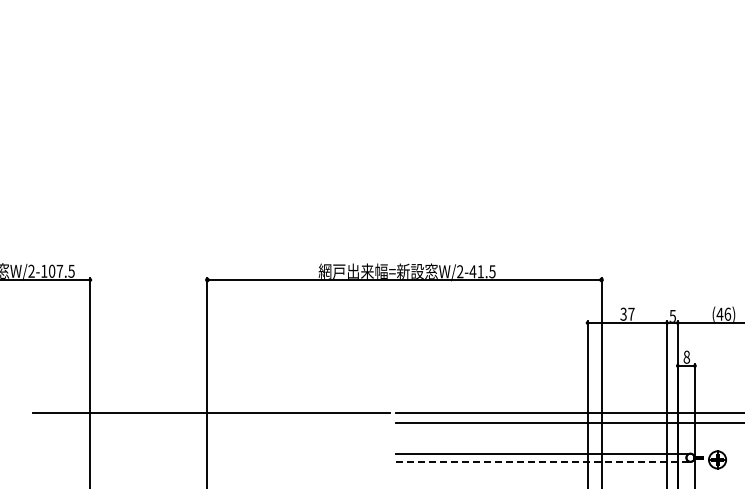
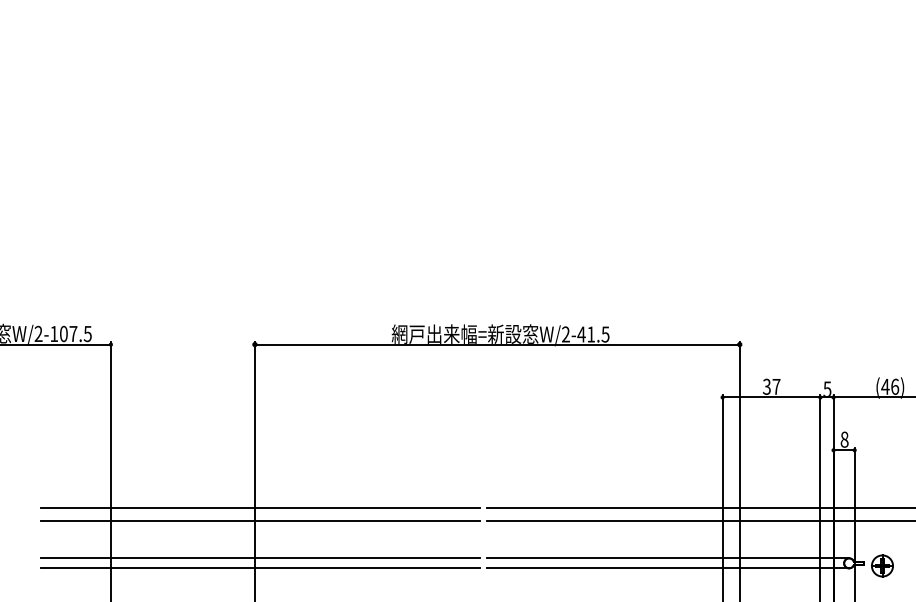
line: (211, 423) -> (259, 521), added
line: (211, 453) -> (259, 558), added
line: (211, 461) -> (259, 567), added
line: (543, 461) -> (668, 567), dashed -> solid

